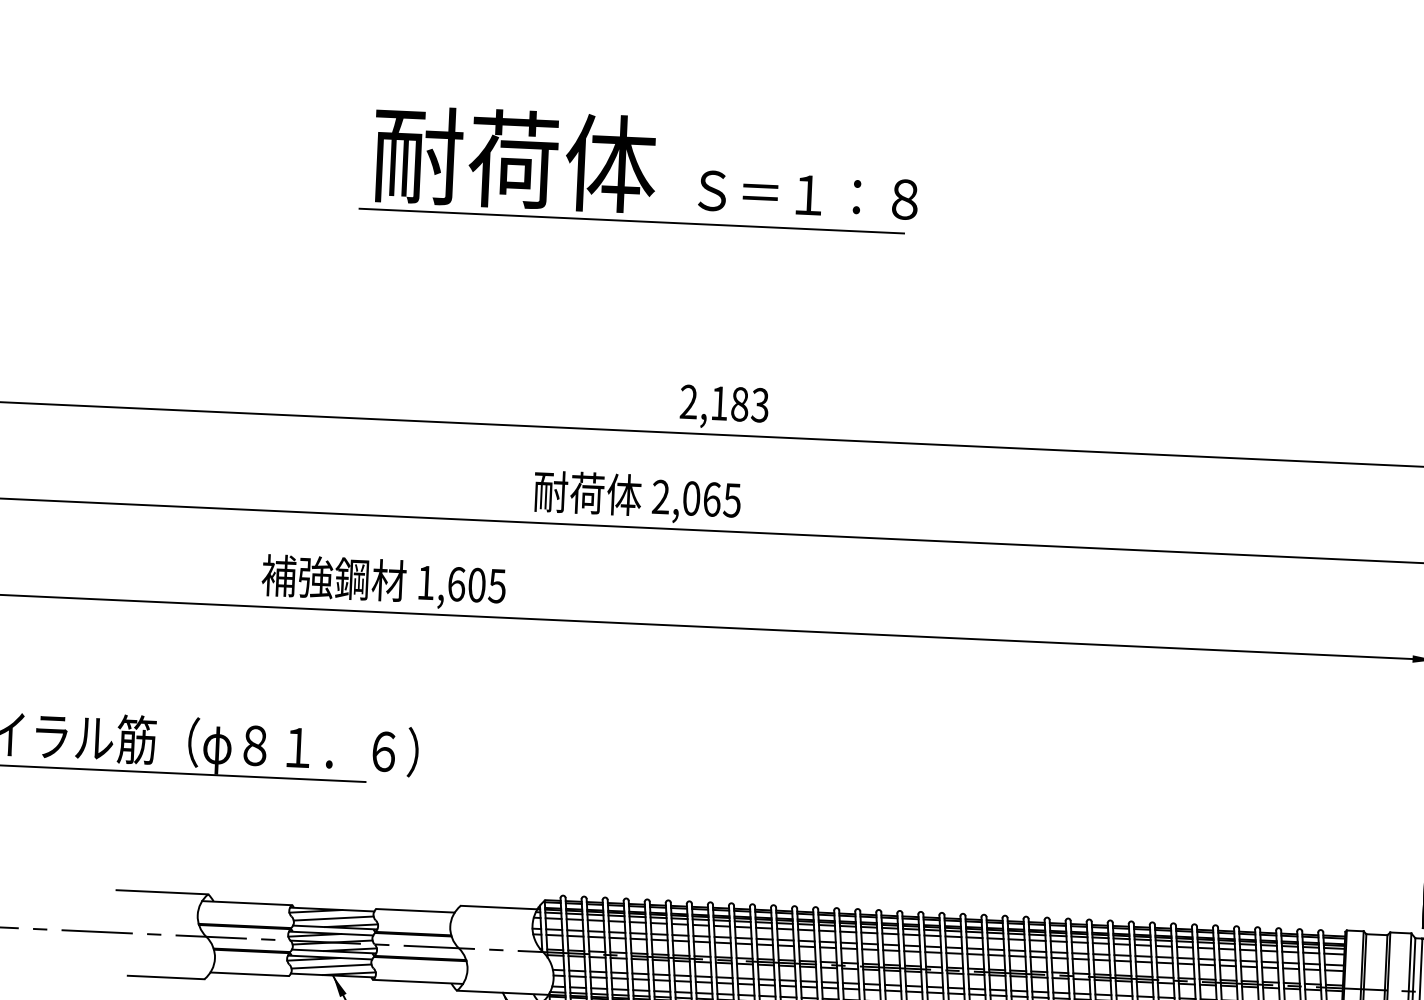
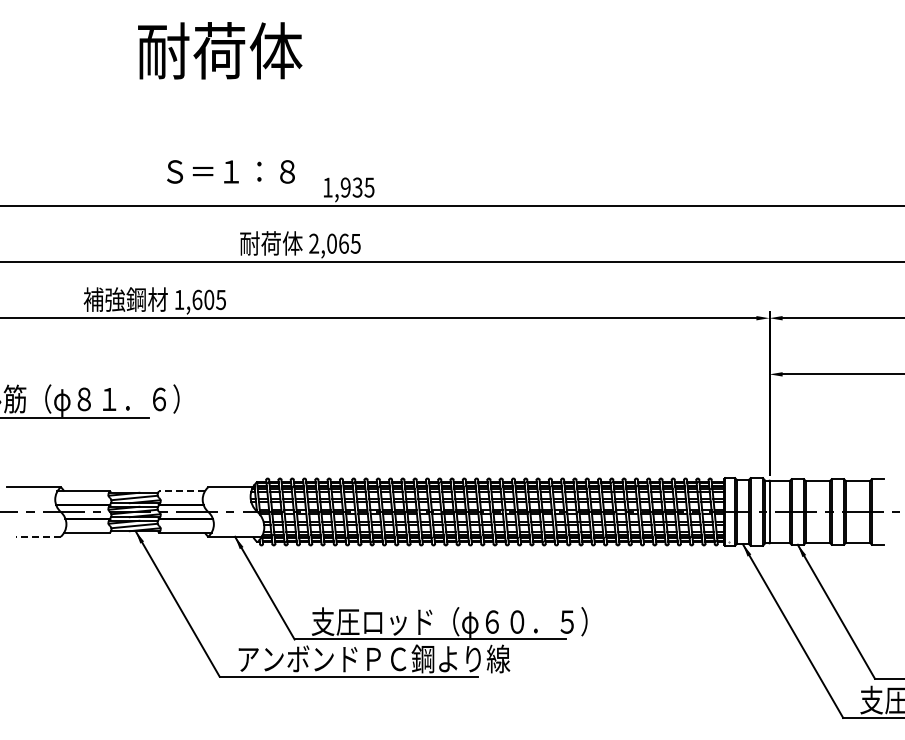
text: (807, 194) -> (230, 171), moved
line: (631, 220) -> (289, 83), removed
text: (724, 403) -> (348, 187), 2,183 -> 1,935
line: (416, 911) -> (182, 491), solid -> dashed
line: (164, 976) -> (37, 536), solid -> dashed

